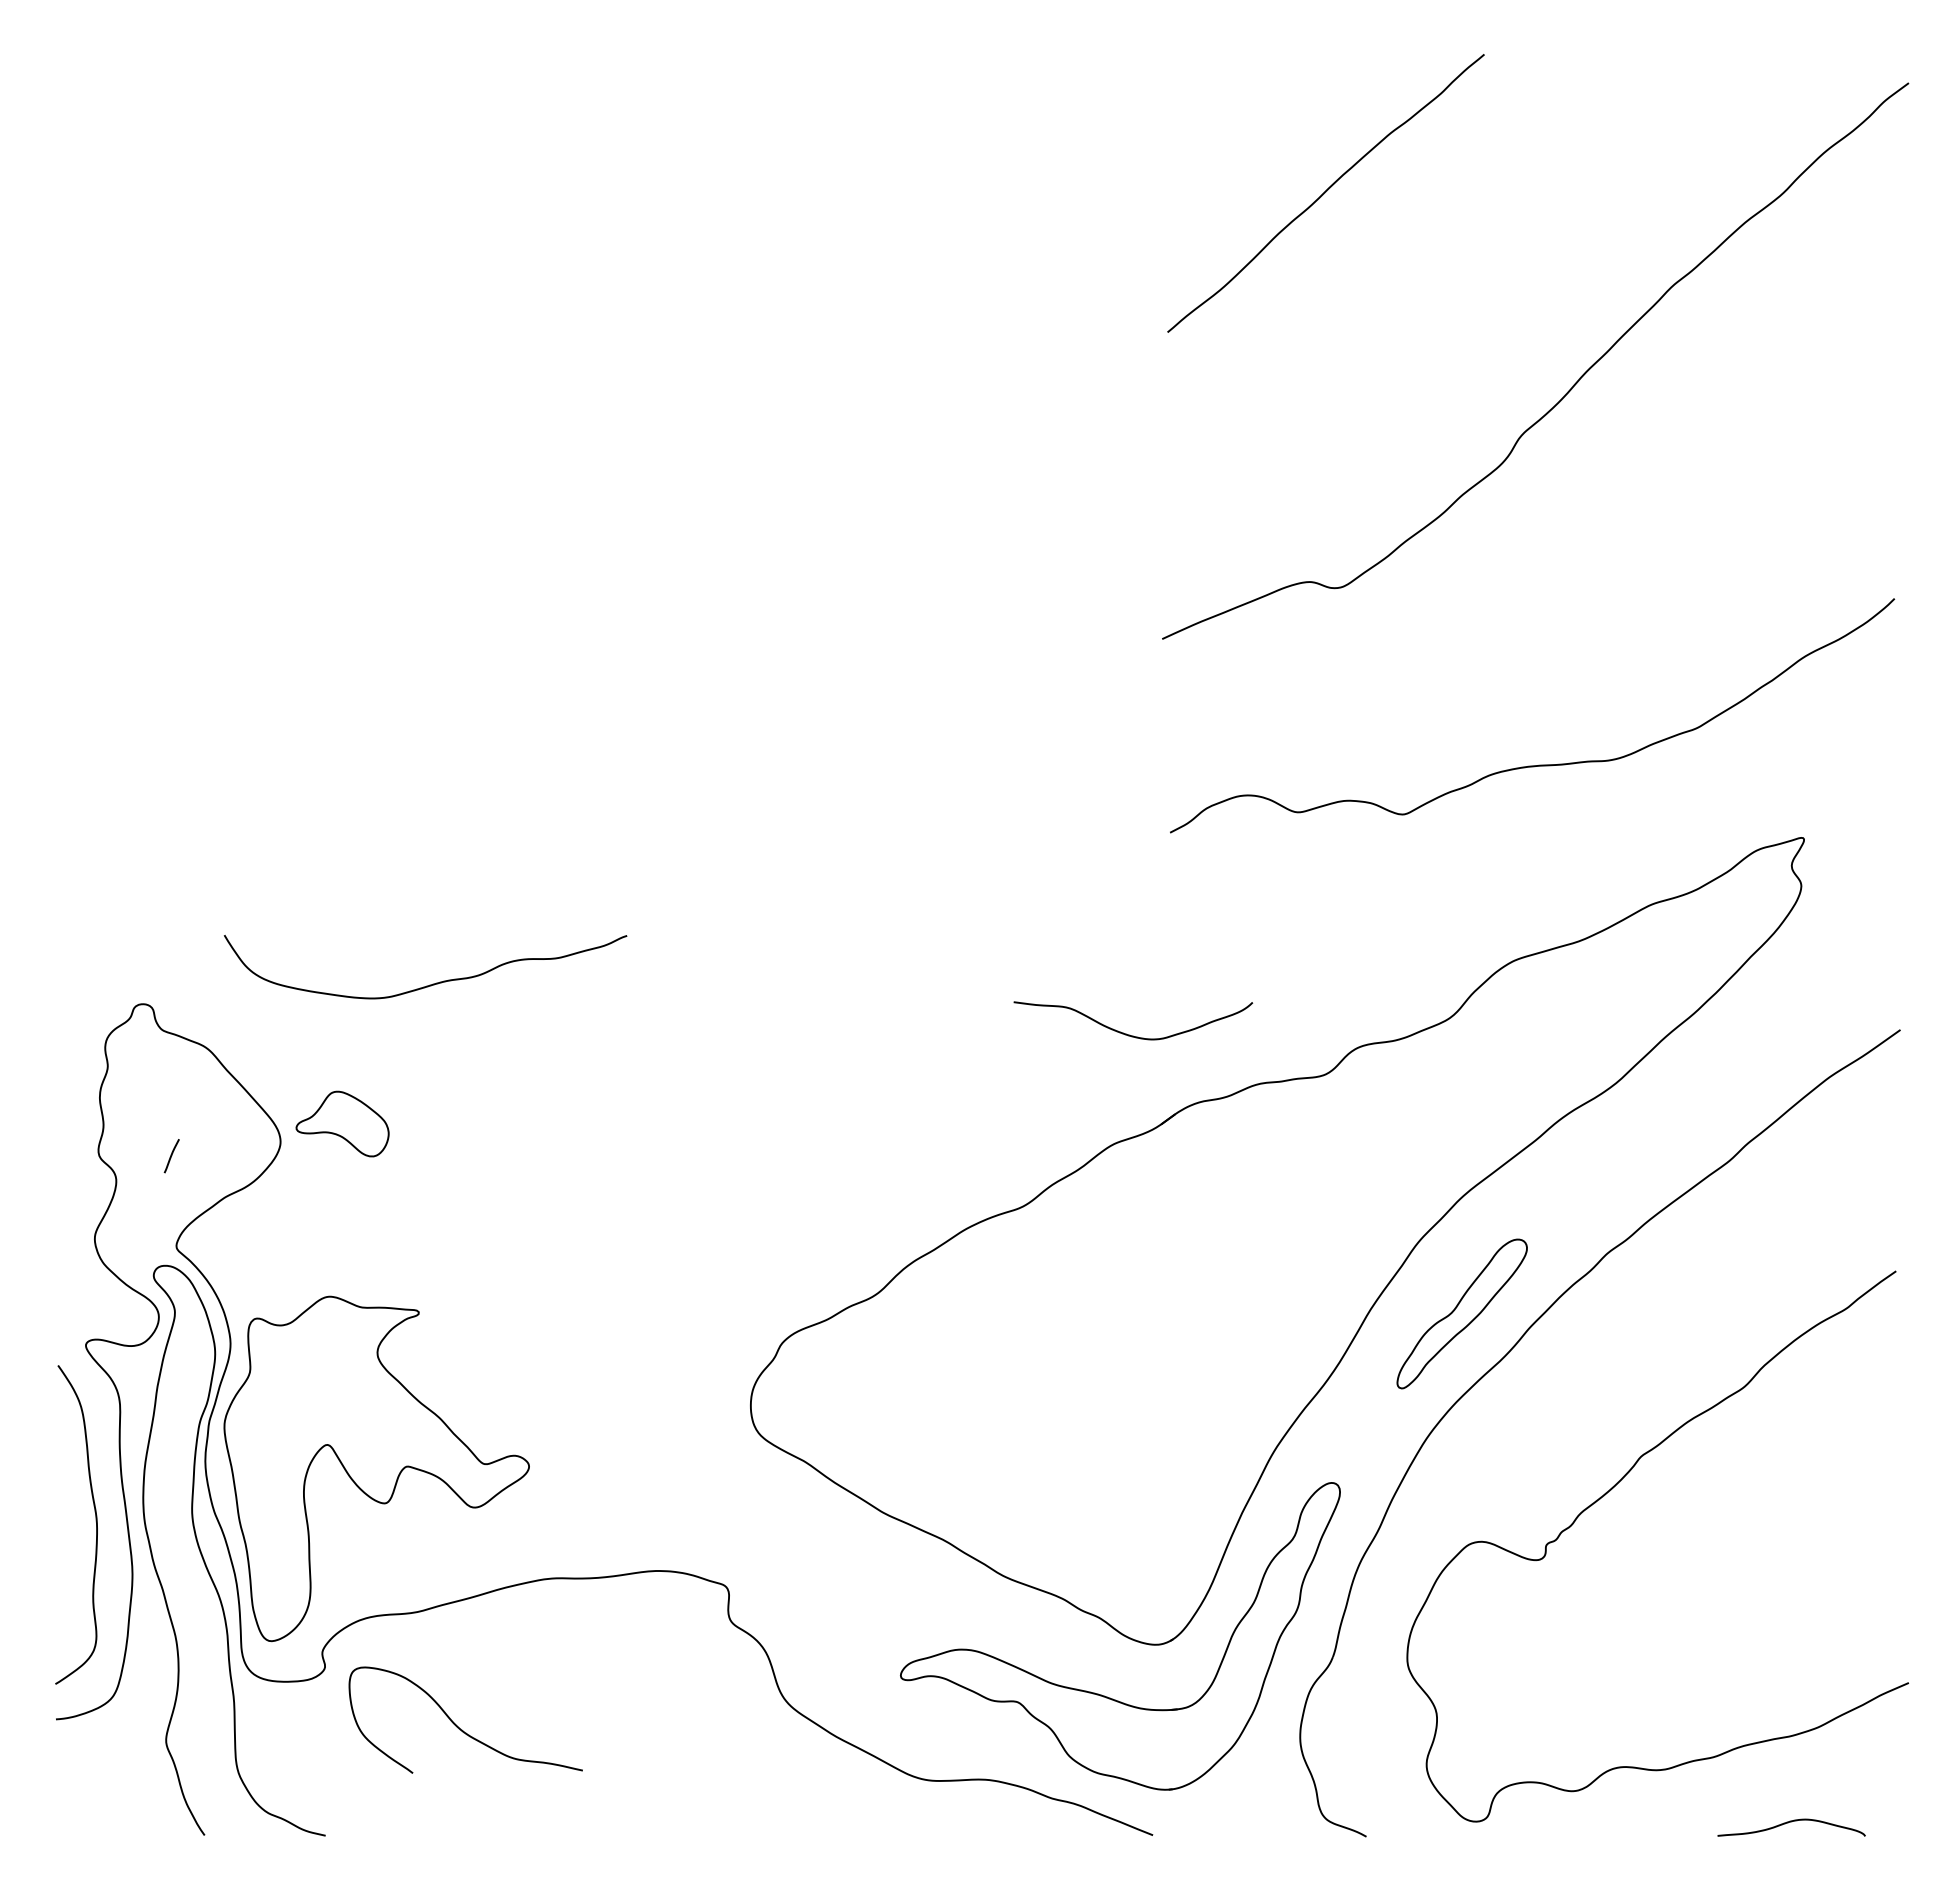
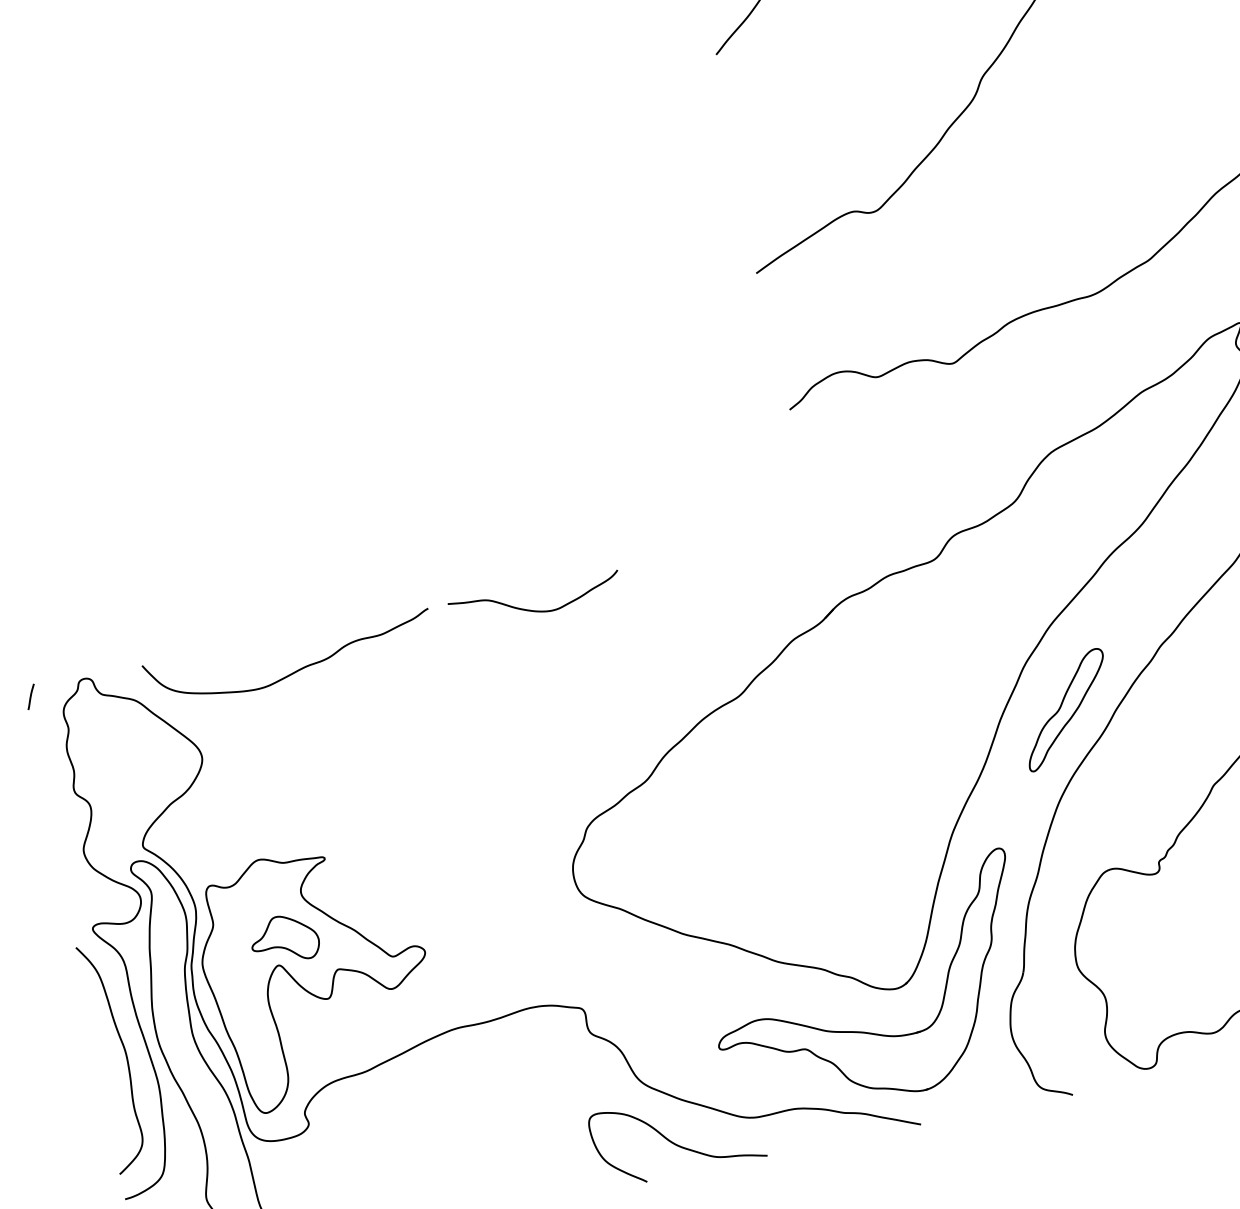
curve: (429, 984) -> (294, 671), moved
curve: (1129, 1034) -> (534, 610), moved
part: (342, 1123) -> (284, 938), moved
curve: (171, 1156) -> (30, 697), moved
curve: (458, 1726) -> (672, 1142), moved

